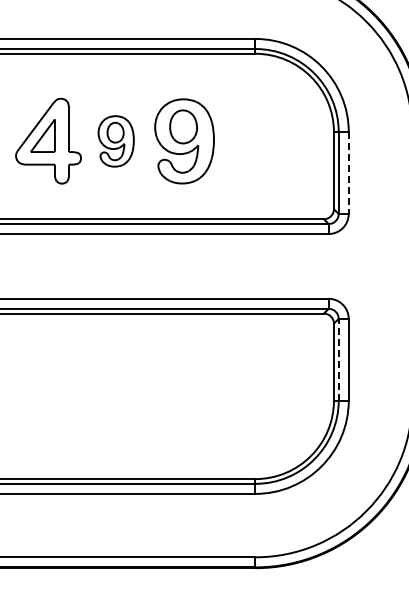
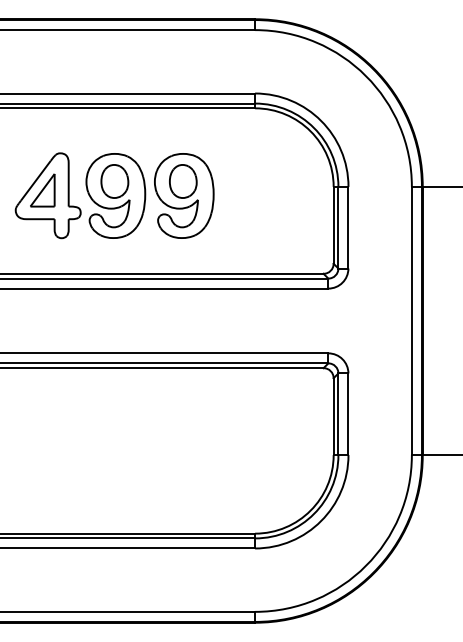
part: (115, 140) -> (115, 195), size x1.67
line: (348, 172) -> (348, 227), dashed -> solid
line: (338, 359) -> (338, 414), dashed -> solid

